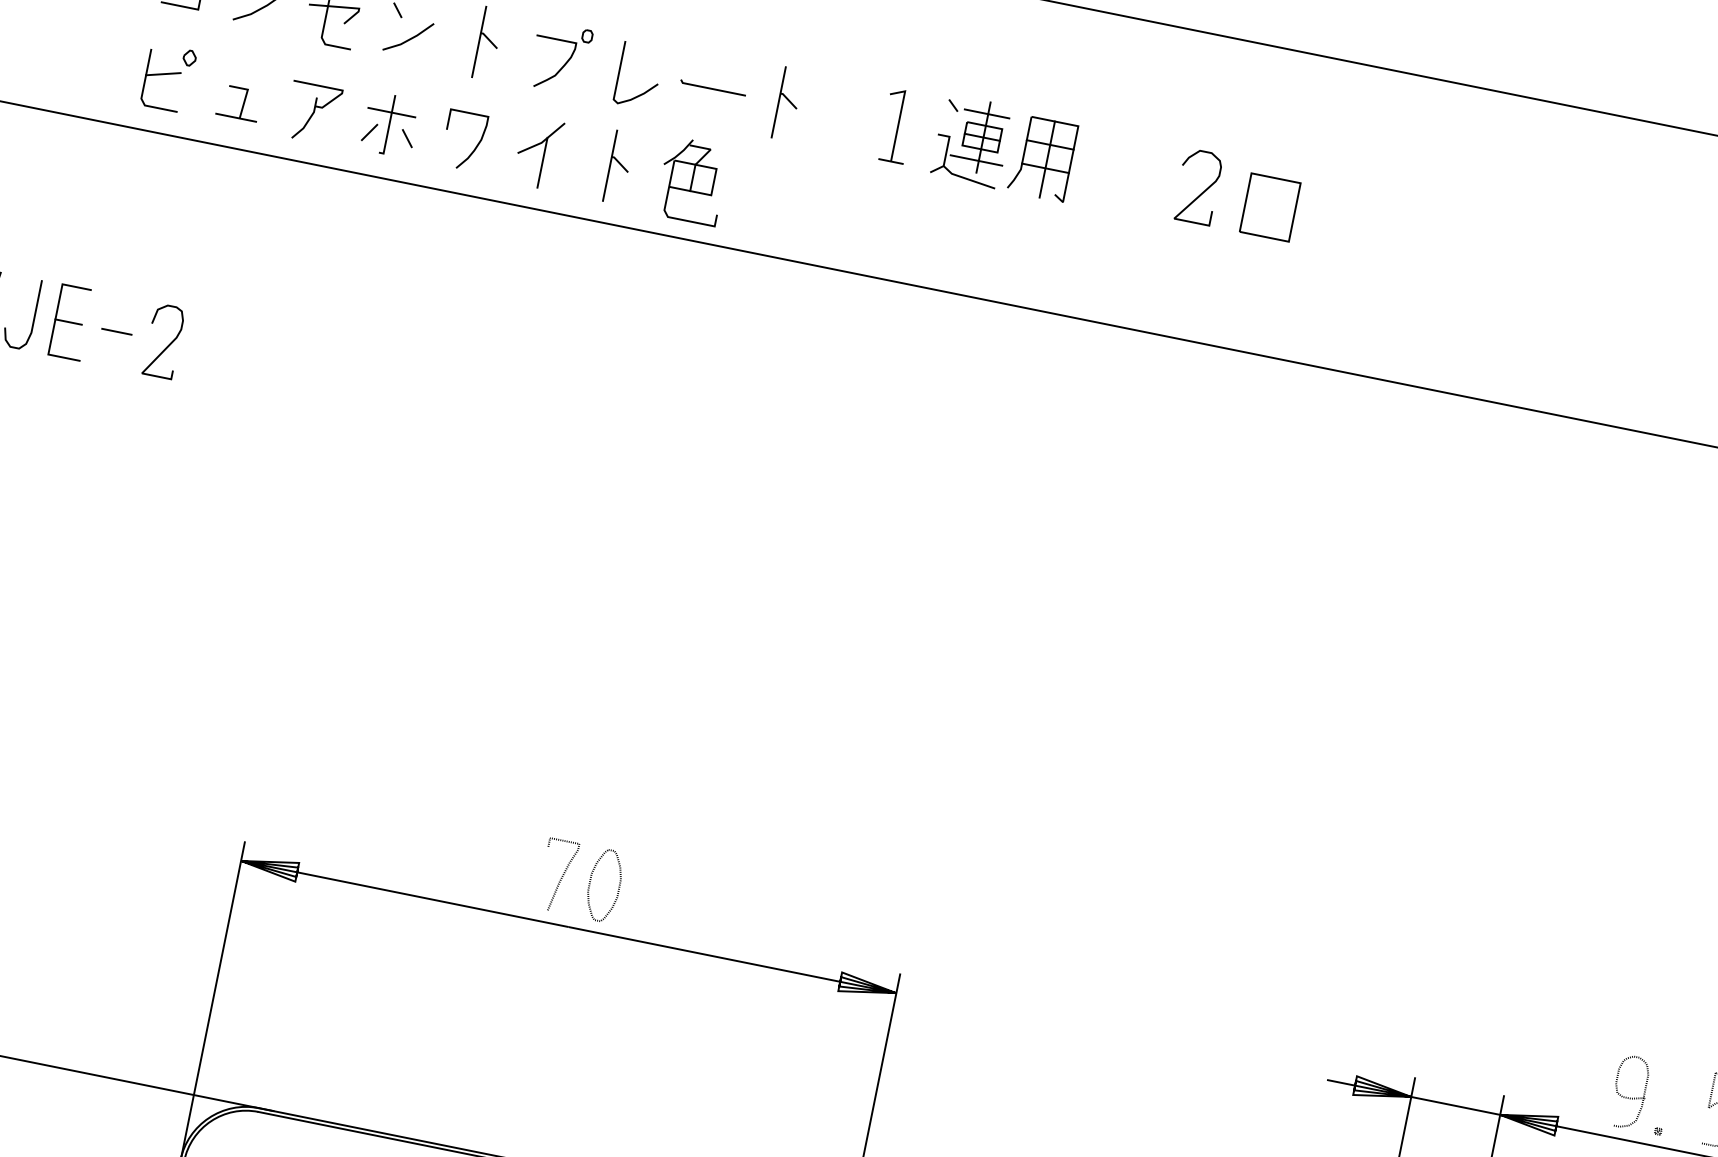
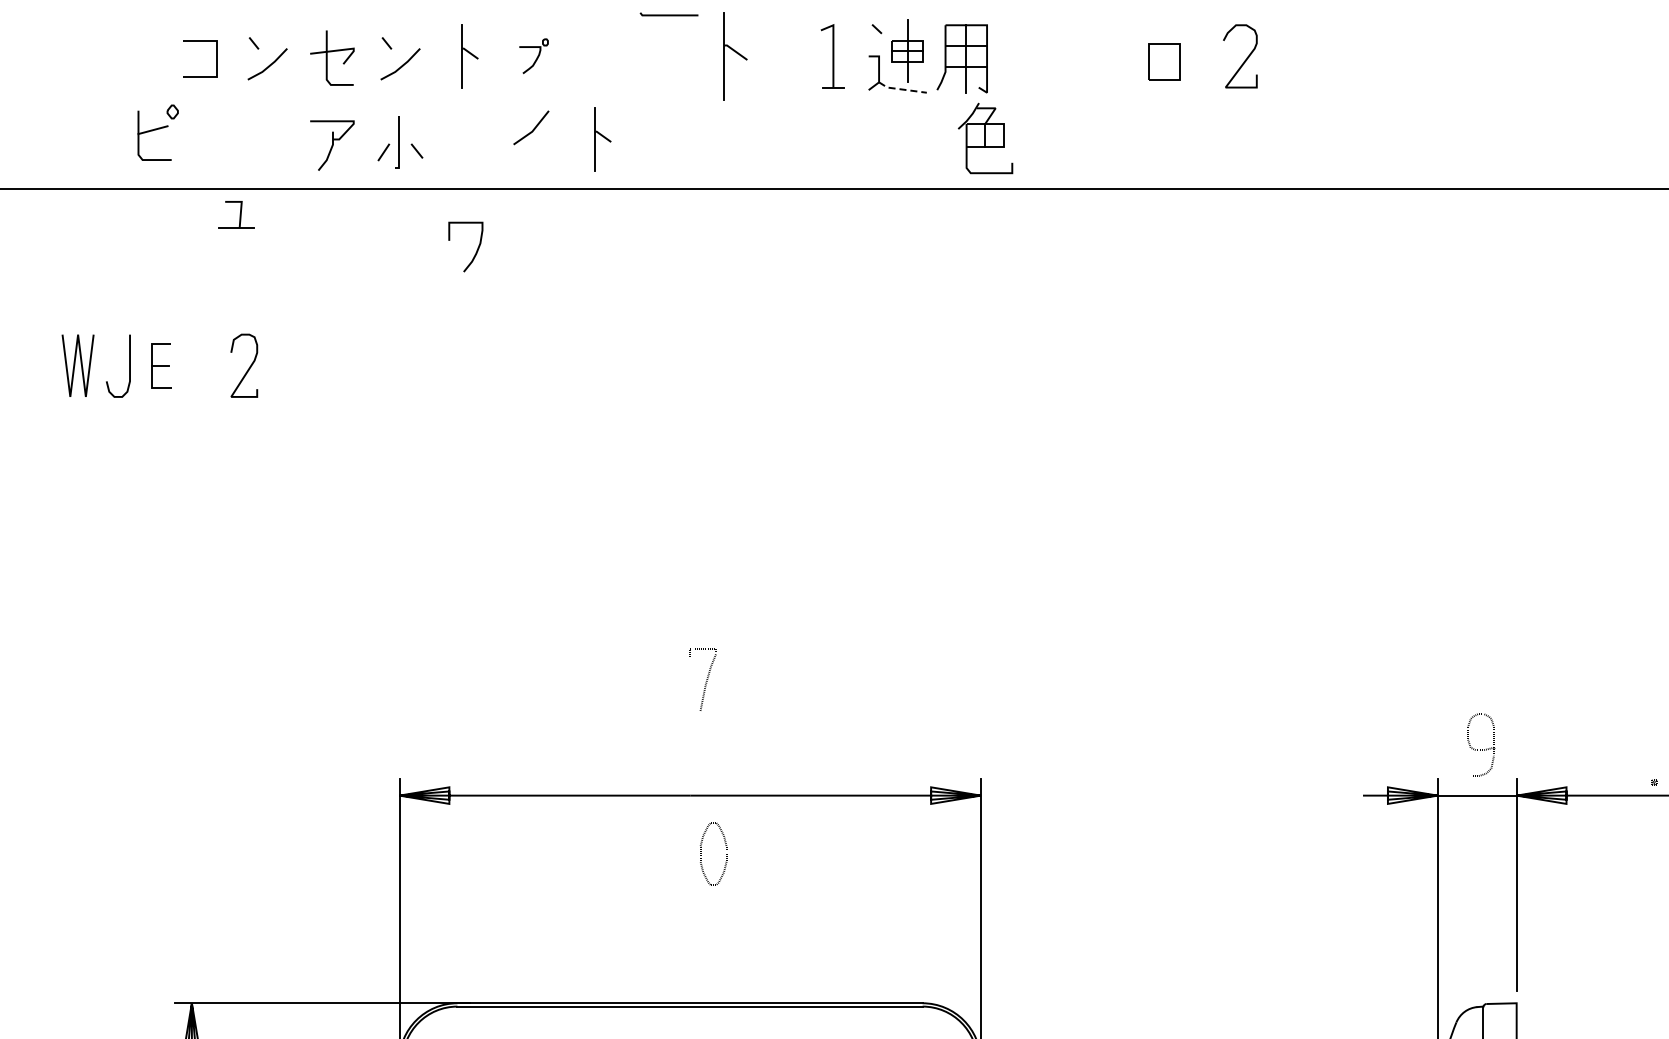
part: (560, 58) -> (533, 56), size x0.6
part: (167, 77) -> (157, 132), moved
line: (712, 87) -> (668, 14), moved
curve: (648, 89) -> (614, 67), removed
part: (239, 102) -> (236, 214), moved
part: (787, 104) -> (735, 56), size x1.4
line: (391, 112) -> (399, 131), removed
line: (986, 113) -> (906, 30), removed
curve: (473, 148) -> (475, 252), moved
line: (975, 159) -> (905, 71), removed
line: (542, 162) -> (536, 148), removed
line: (968, 179) -> (902, 89), solid -> dashed
part: (692, 181) -> (985, 138), moved
curve: (1201, 192) -> (1244, 60), moved
part: (1270, 207) -> (1164, 61), size x0.7
part: (70, 322) -> (161, 365), size x0.7
line: (116, 331) -> (202, 365), removed
curve: (561, 876) -> (706, 679), moved
part: (590, 882) -> (701, 853), moved
curve: (1627, 1097) -> (1480, 749), moved

